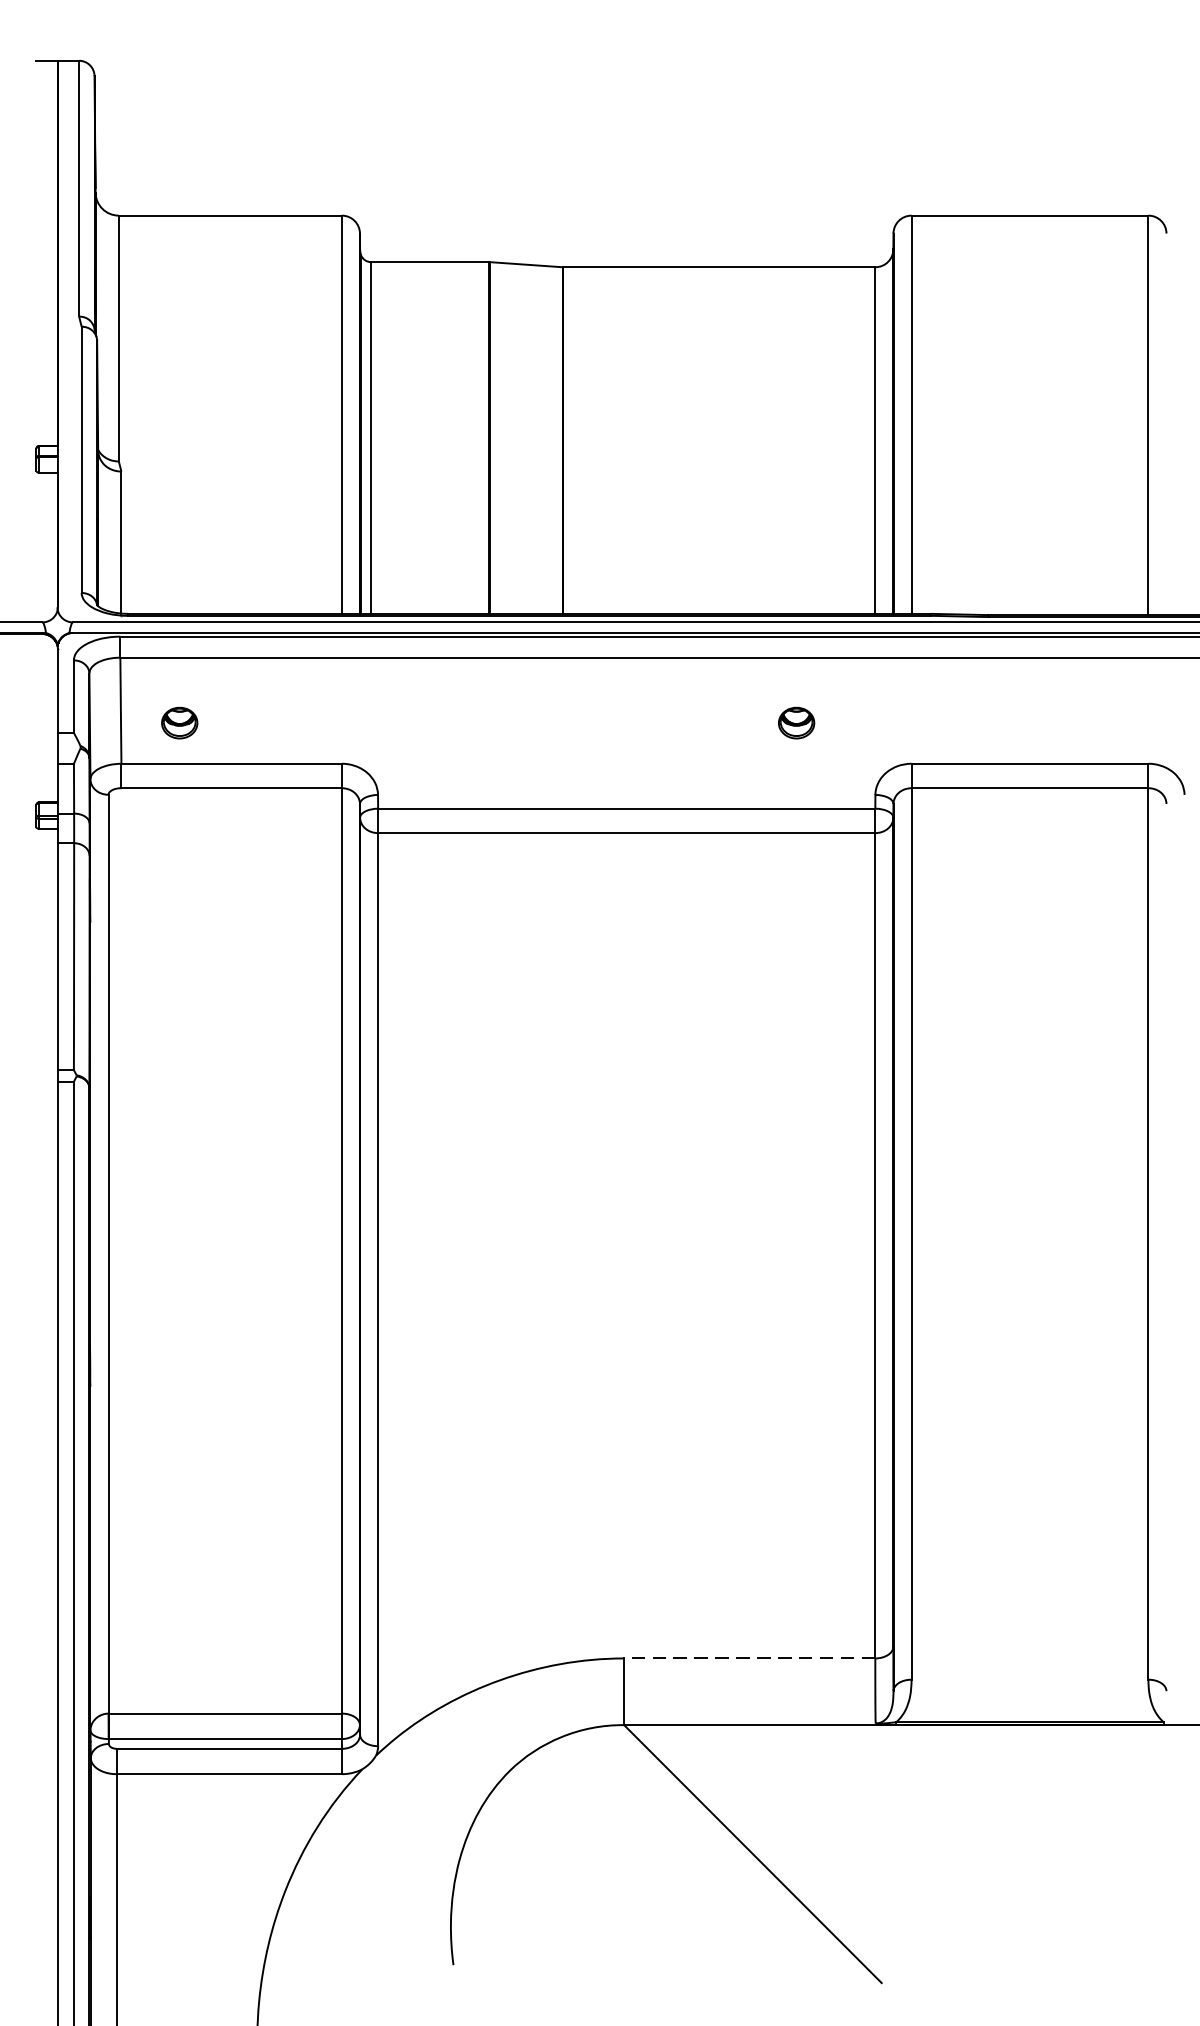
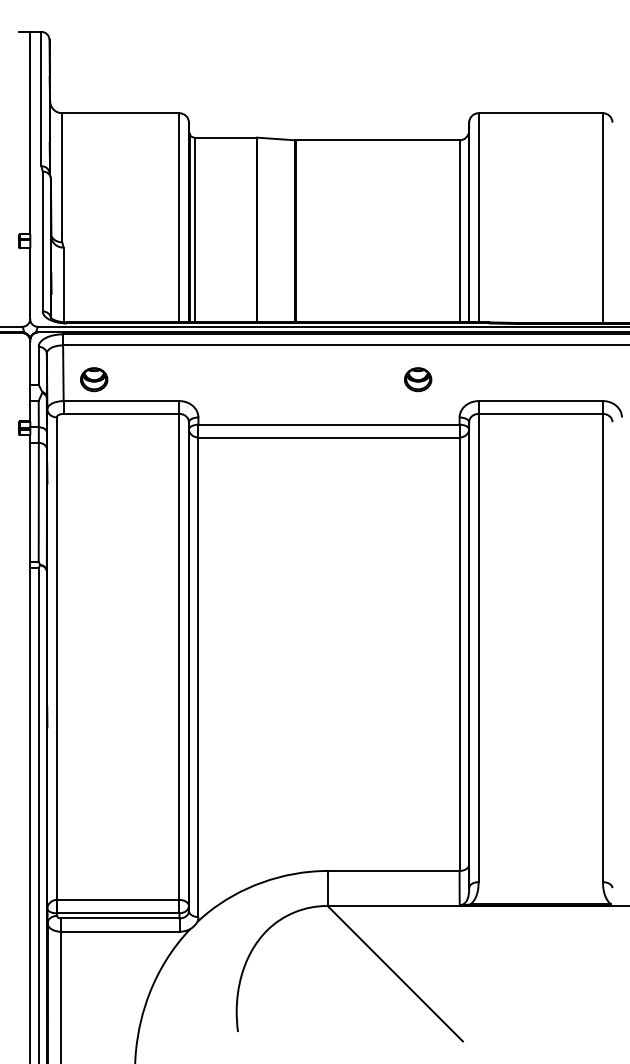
part: (180, 722) -> (94, 379), size x1.43
part: (797, 722) -> (418, 379), size x1.43
line: (749, 1657) -> (393, 870), dashed -> solid

